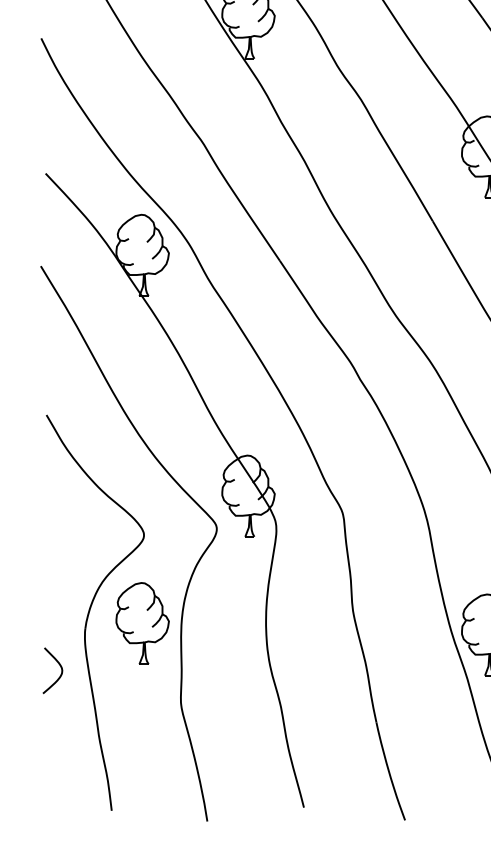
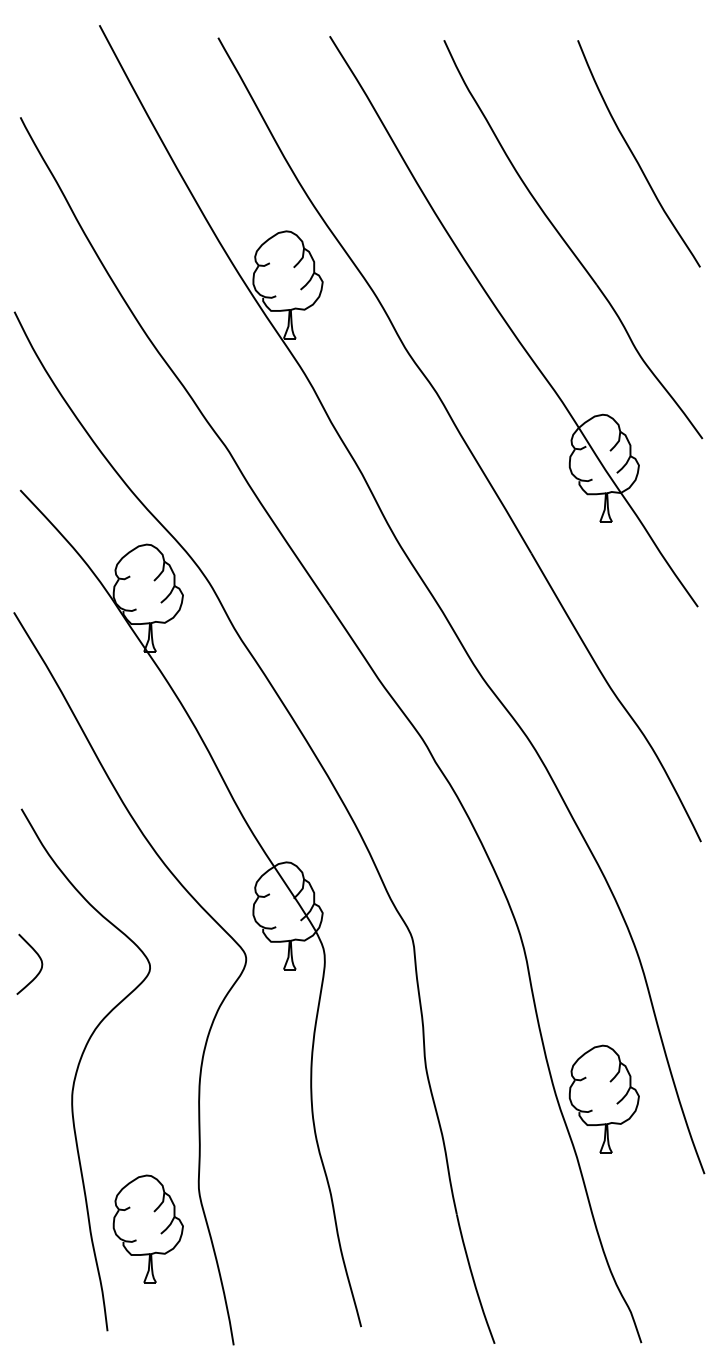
part: (142, 623) -> (147, 1228), moved
curve: (59, 665) -> (38, 957), moved

